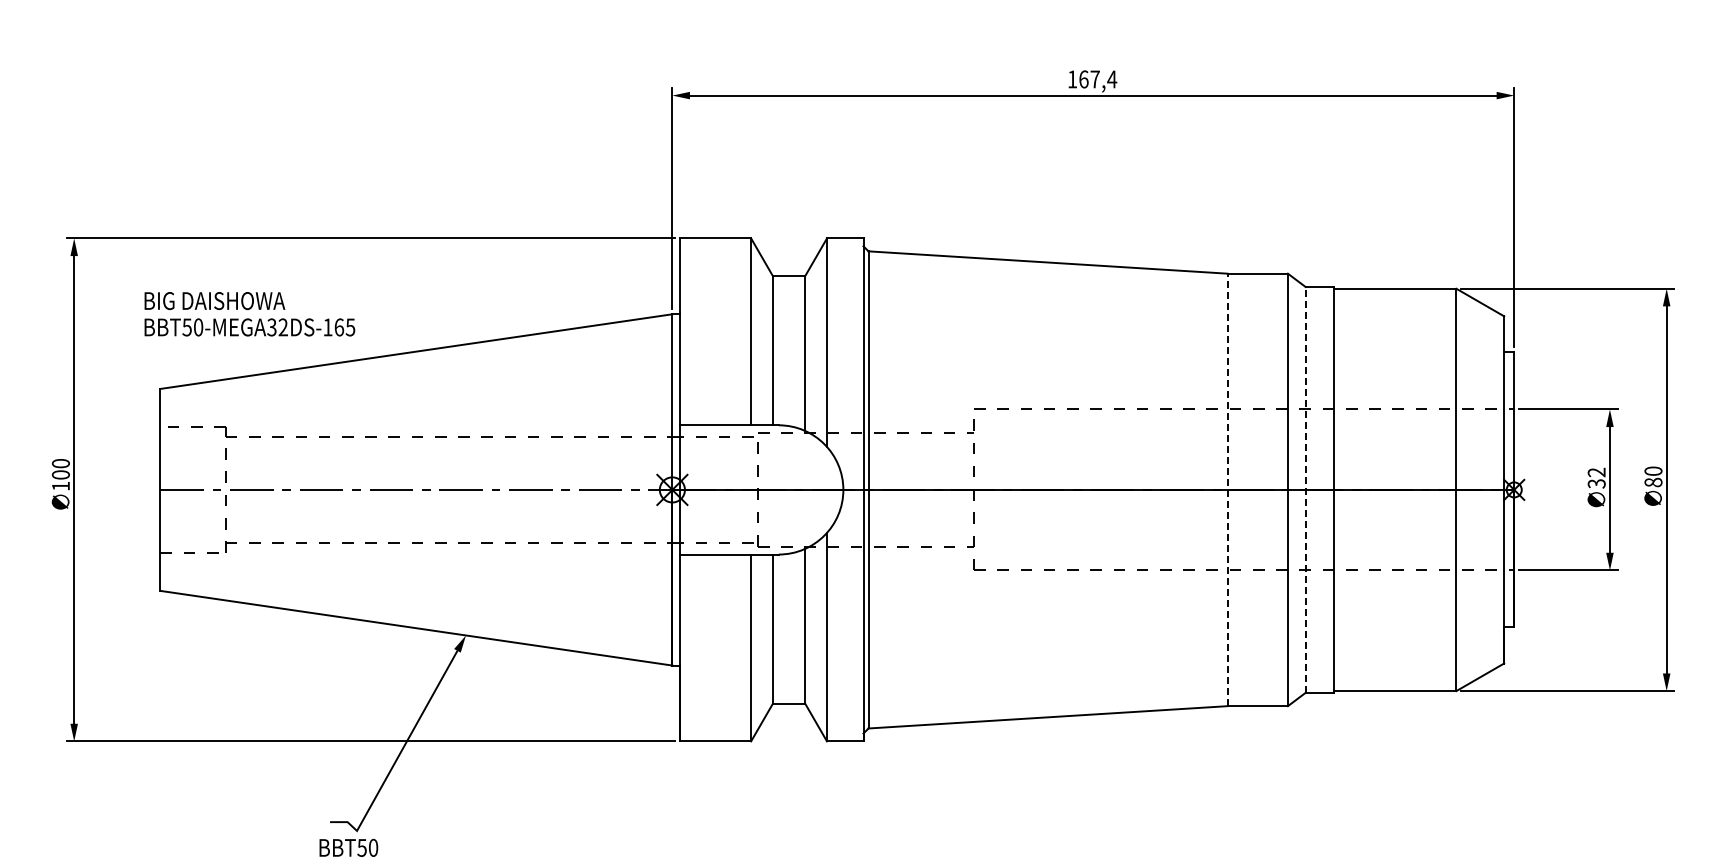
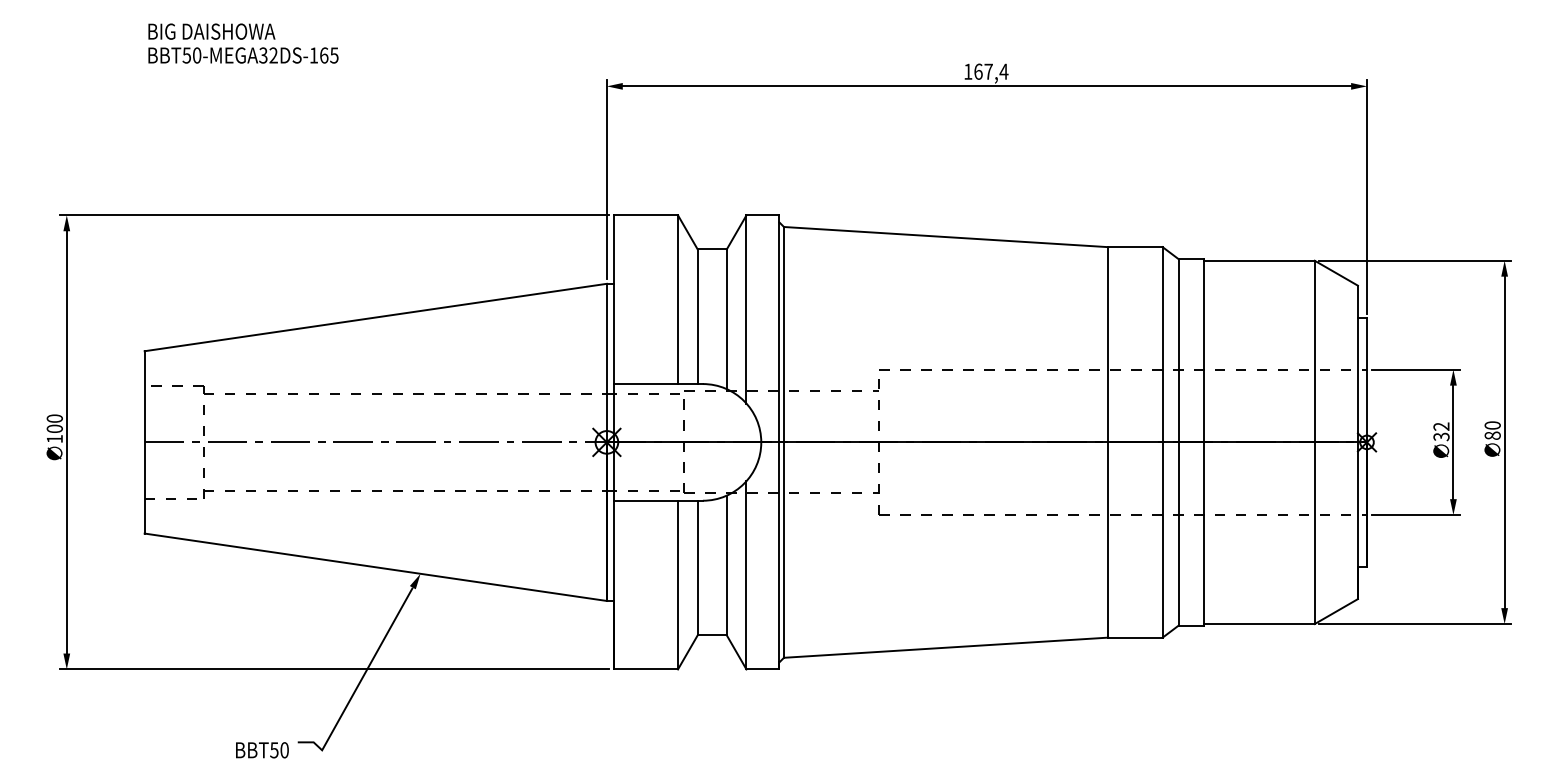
text: (249, 314) -> (243, 43), moved
line: (1227, 489) -> (1108, 442), dashed -> solid
line: (1305, 489) -> (1178, 442), dashed -> solid
text: (348, 847) -> (262, 749), moved

